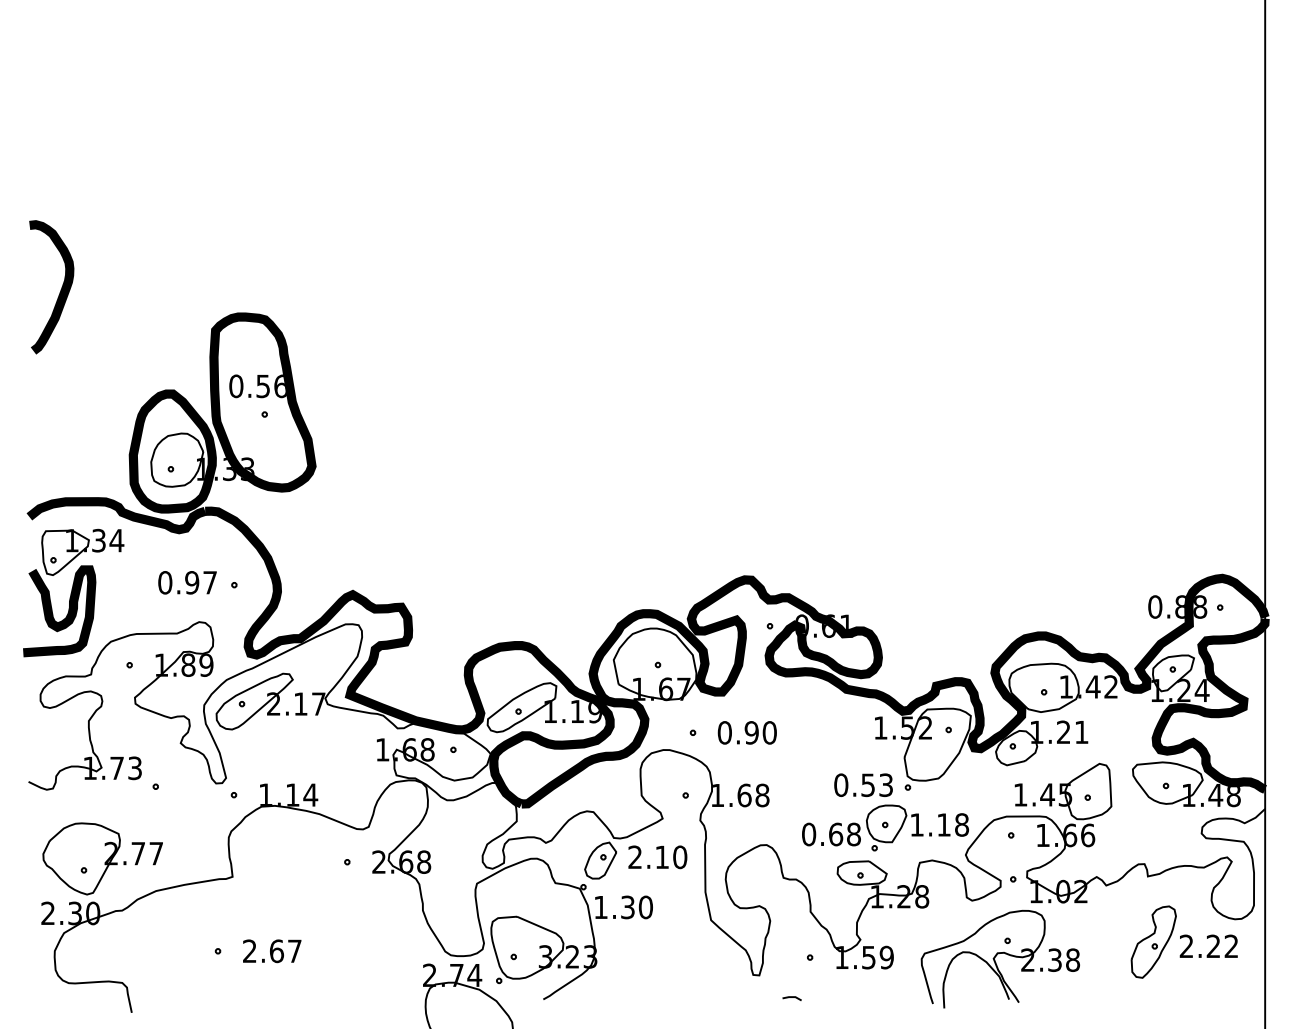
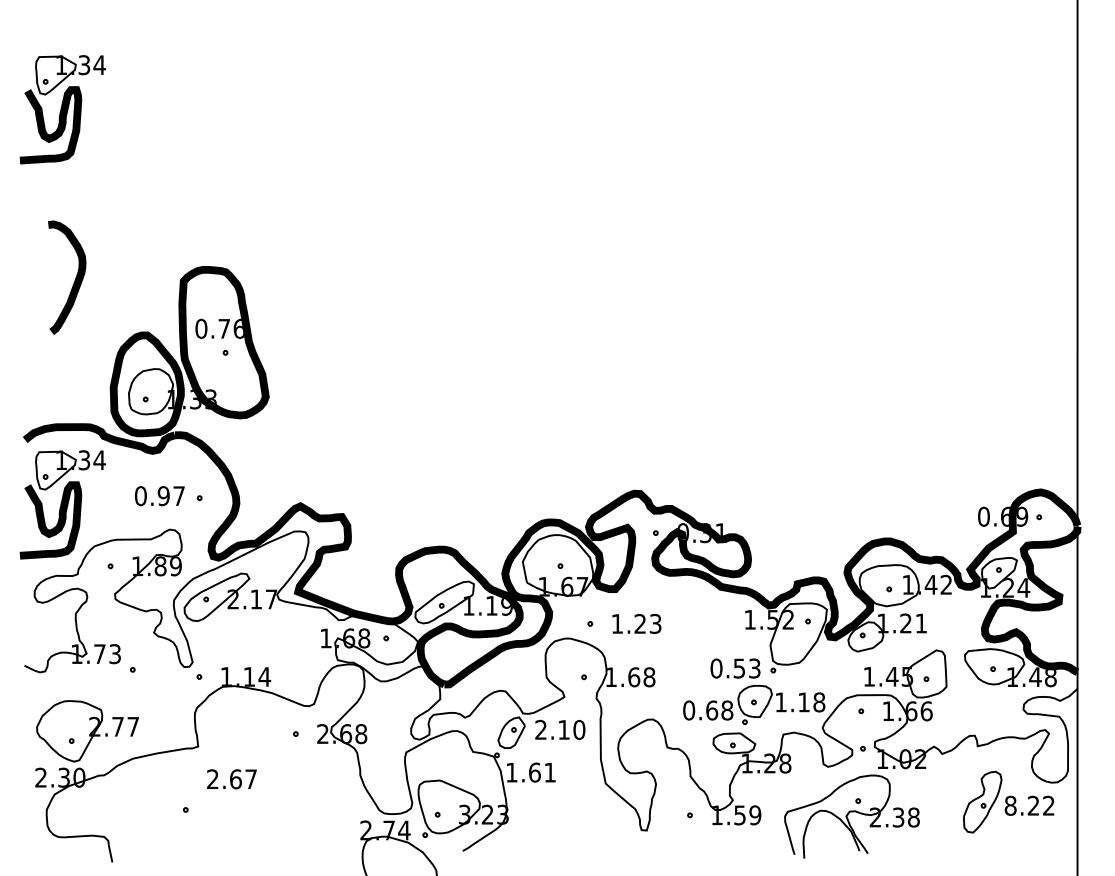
part: (73, 128) -> (62, 109), added
curve: (60, 289) -> (74, 279), moved
text: (262, 386) -> (223, 328), 0.56 -> 0.76
text: (1191, 606) -> (1014, 516), 0.88 -> 0.69
text: (828, 625) -> (705, 532), 0.61 -> 0.31
text: (746, 732) -> (635, 623), 0.90 -> 1.23
text: (636, 907) -> (542, 772), 1.30 -> 1.61
text: (1186, 946) -> (1010, 805), 2.22 -> 8.22
text: (272, 951) -> (232, 779), moved
line: (791, 997) -> (674, 849), removed

